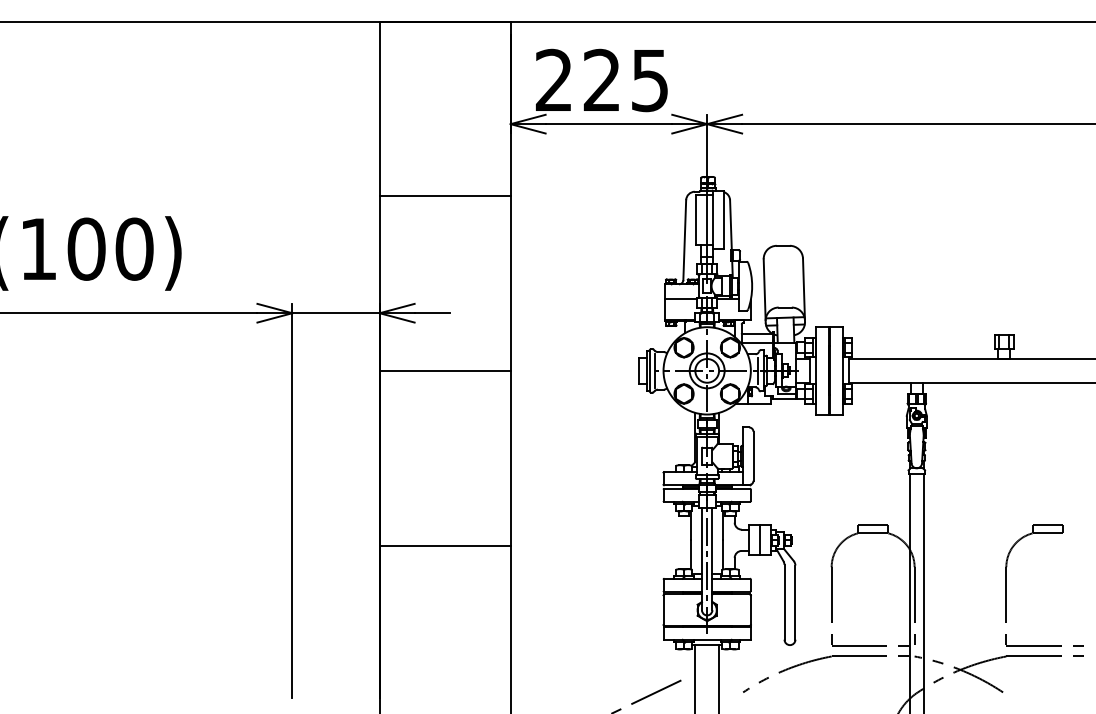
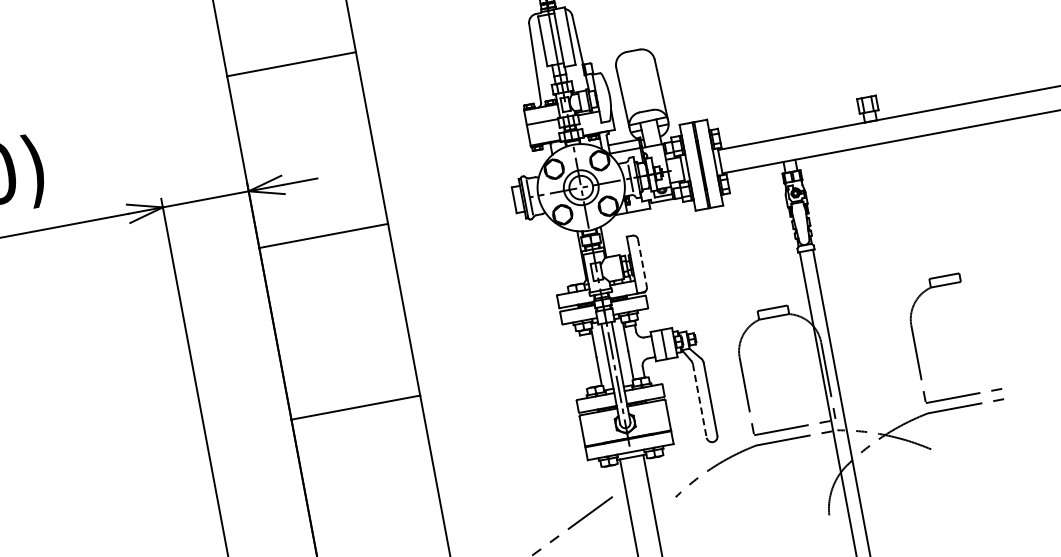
line: (753, 456) -> (642, 263), solid -> dashed
line: (784, 602) -> (699, 401), solid -> dashed

